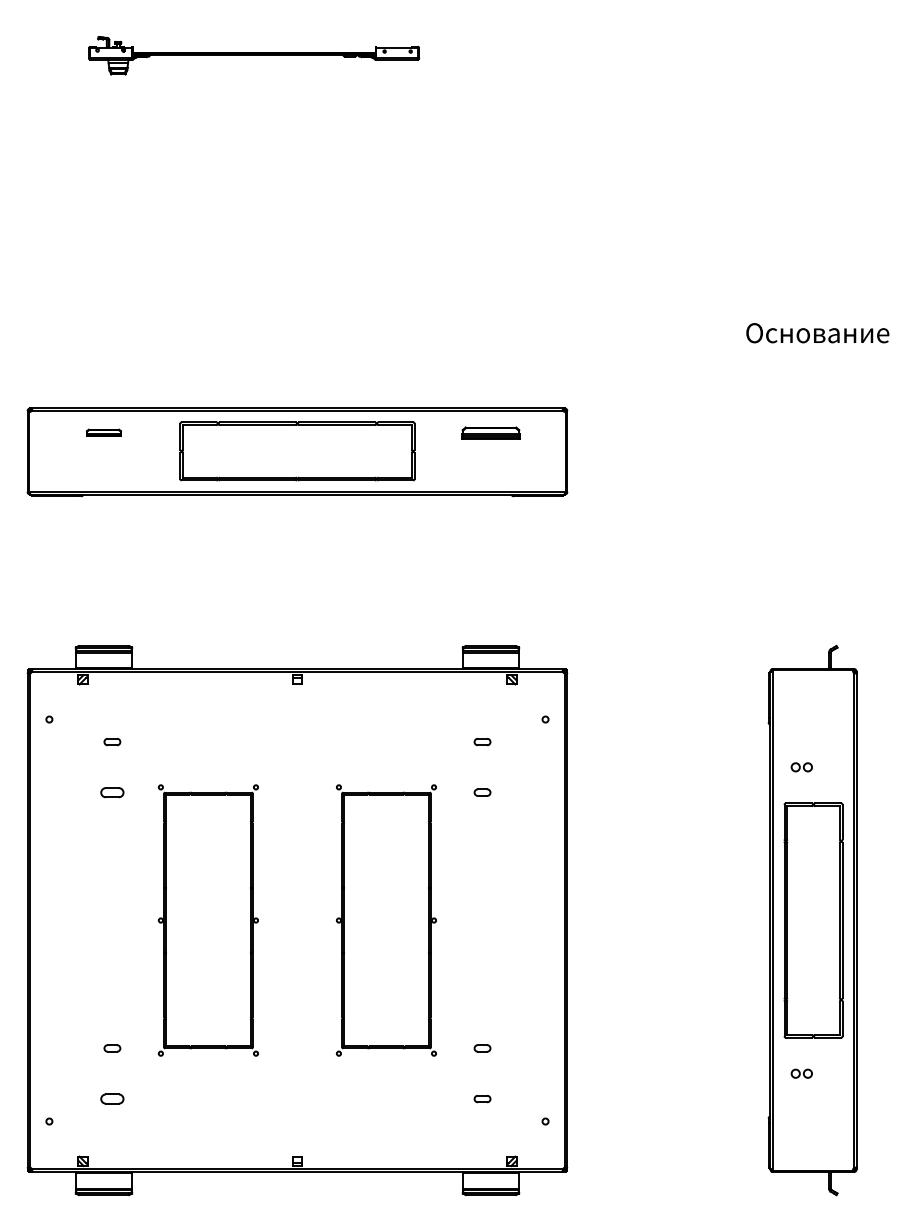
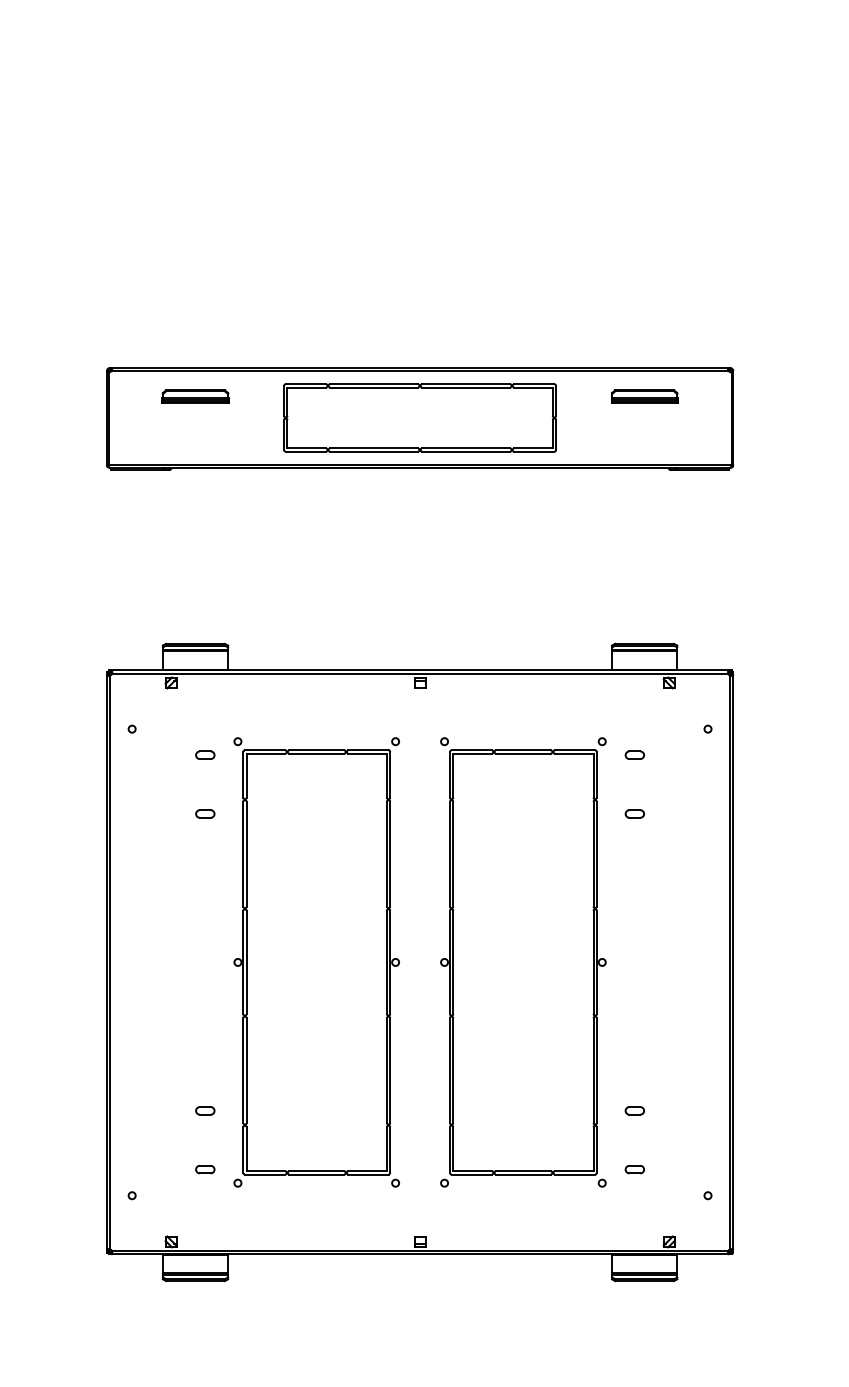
part: (103, 432) -> (194, 396), size x1.67
part: (112, 792) -> (205, 813), size x0.71
part: (208, 920) -> (316, 962), size x1.43
part: (386, 920) -> (523, 962), size x1.43
part: (112, 1098) -> (205, 1168), size x0.71

